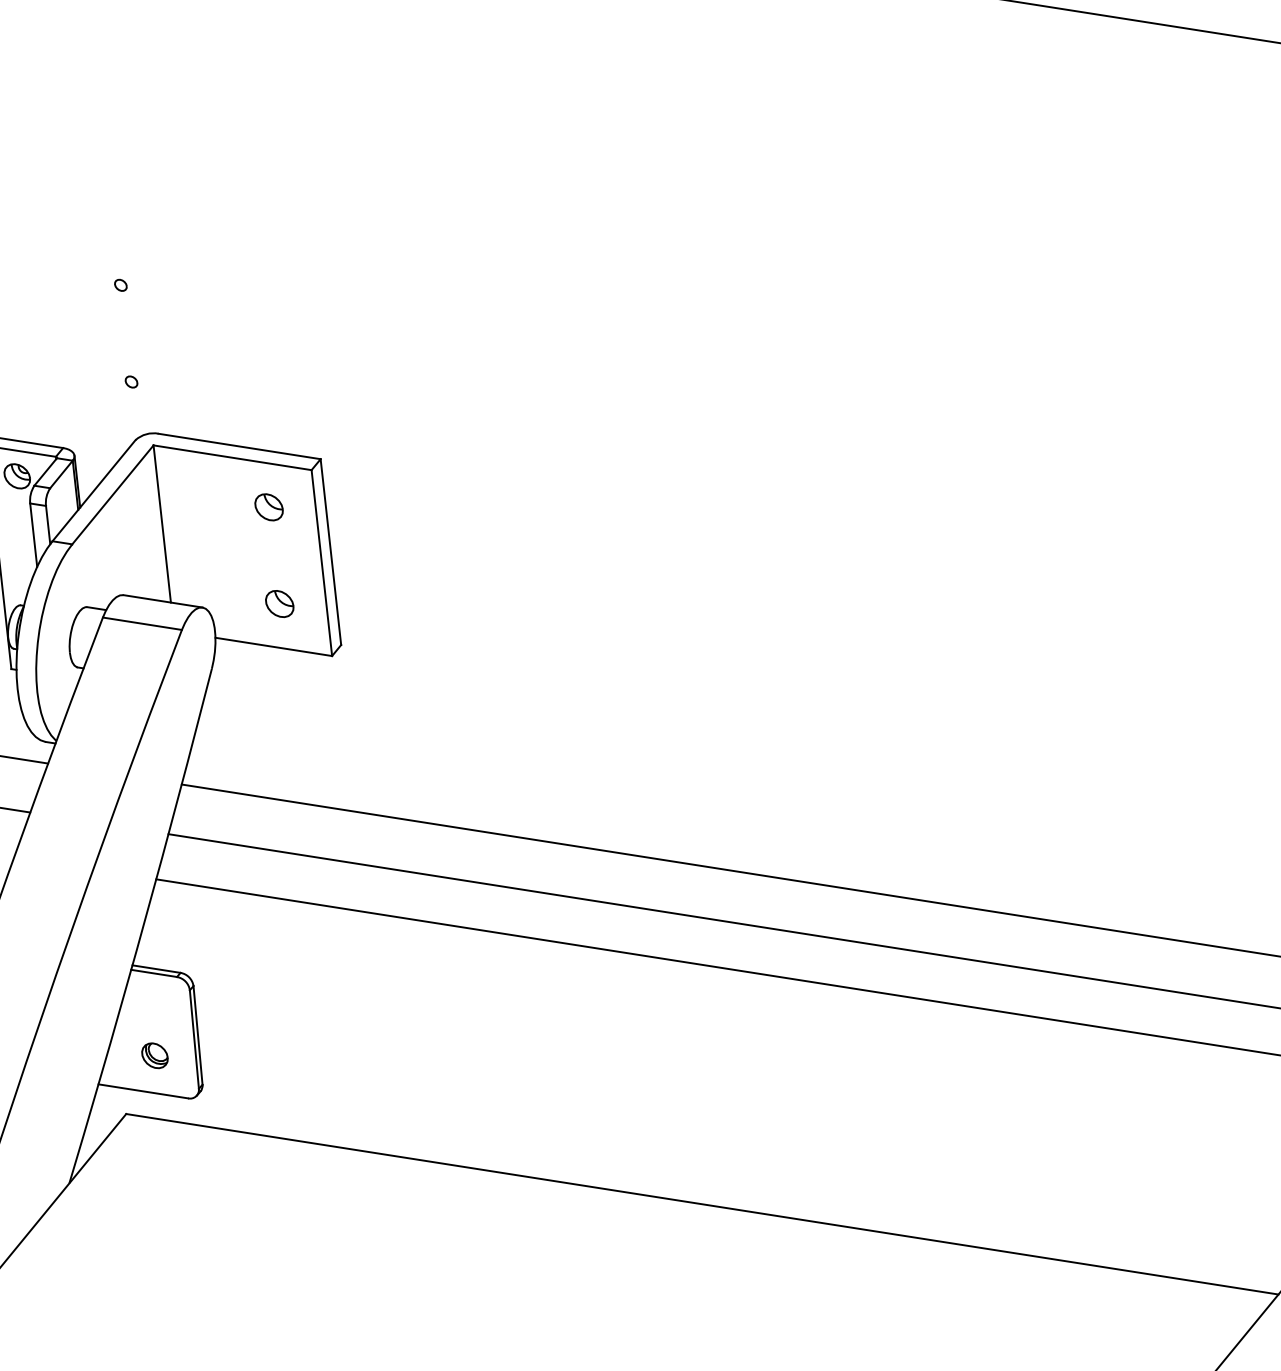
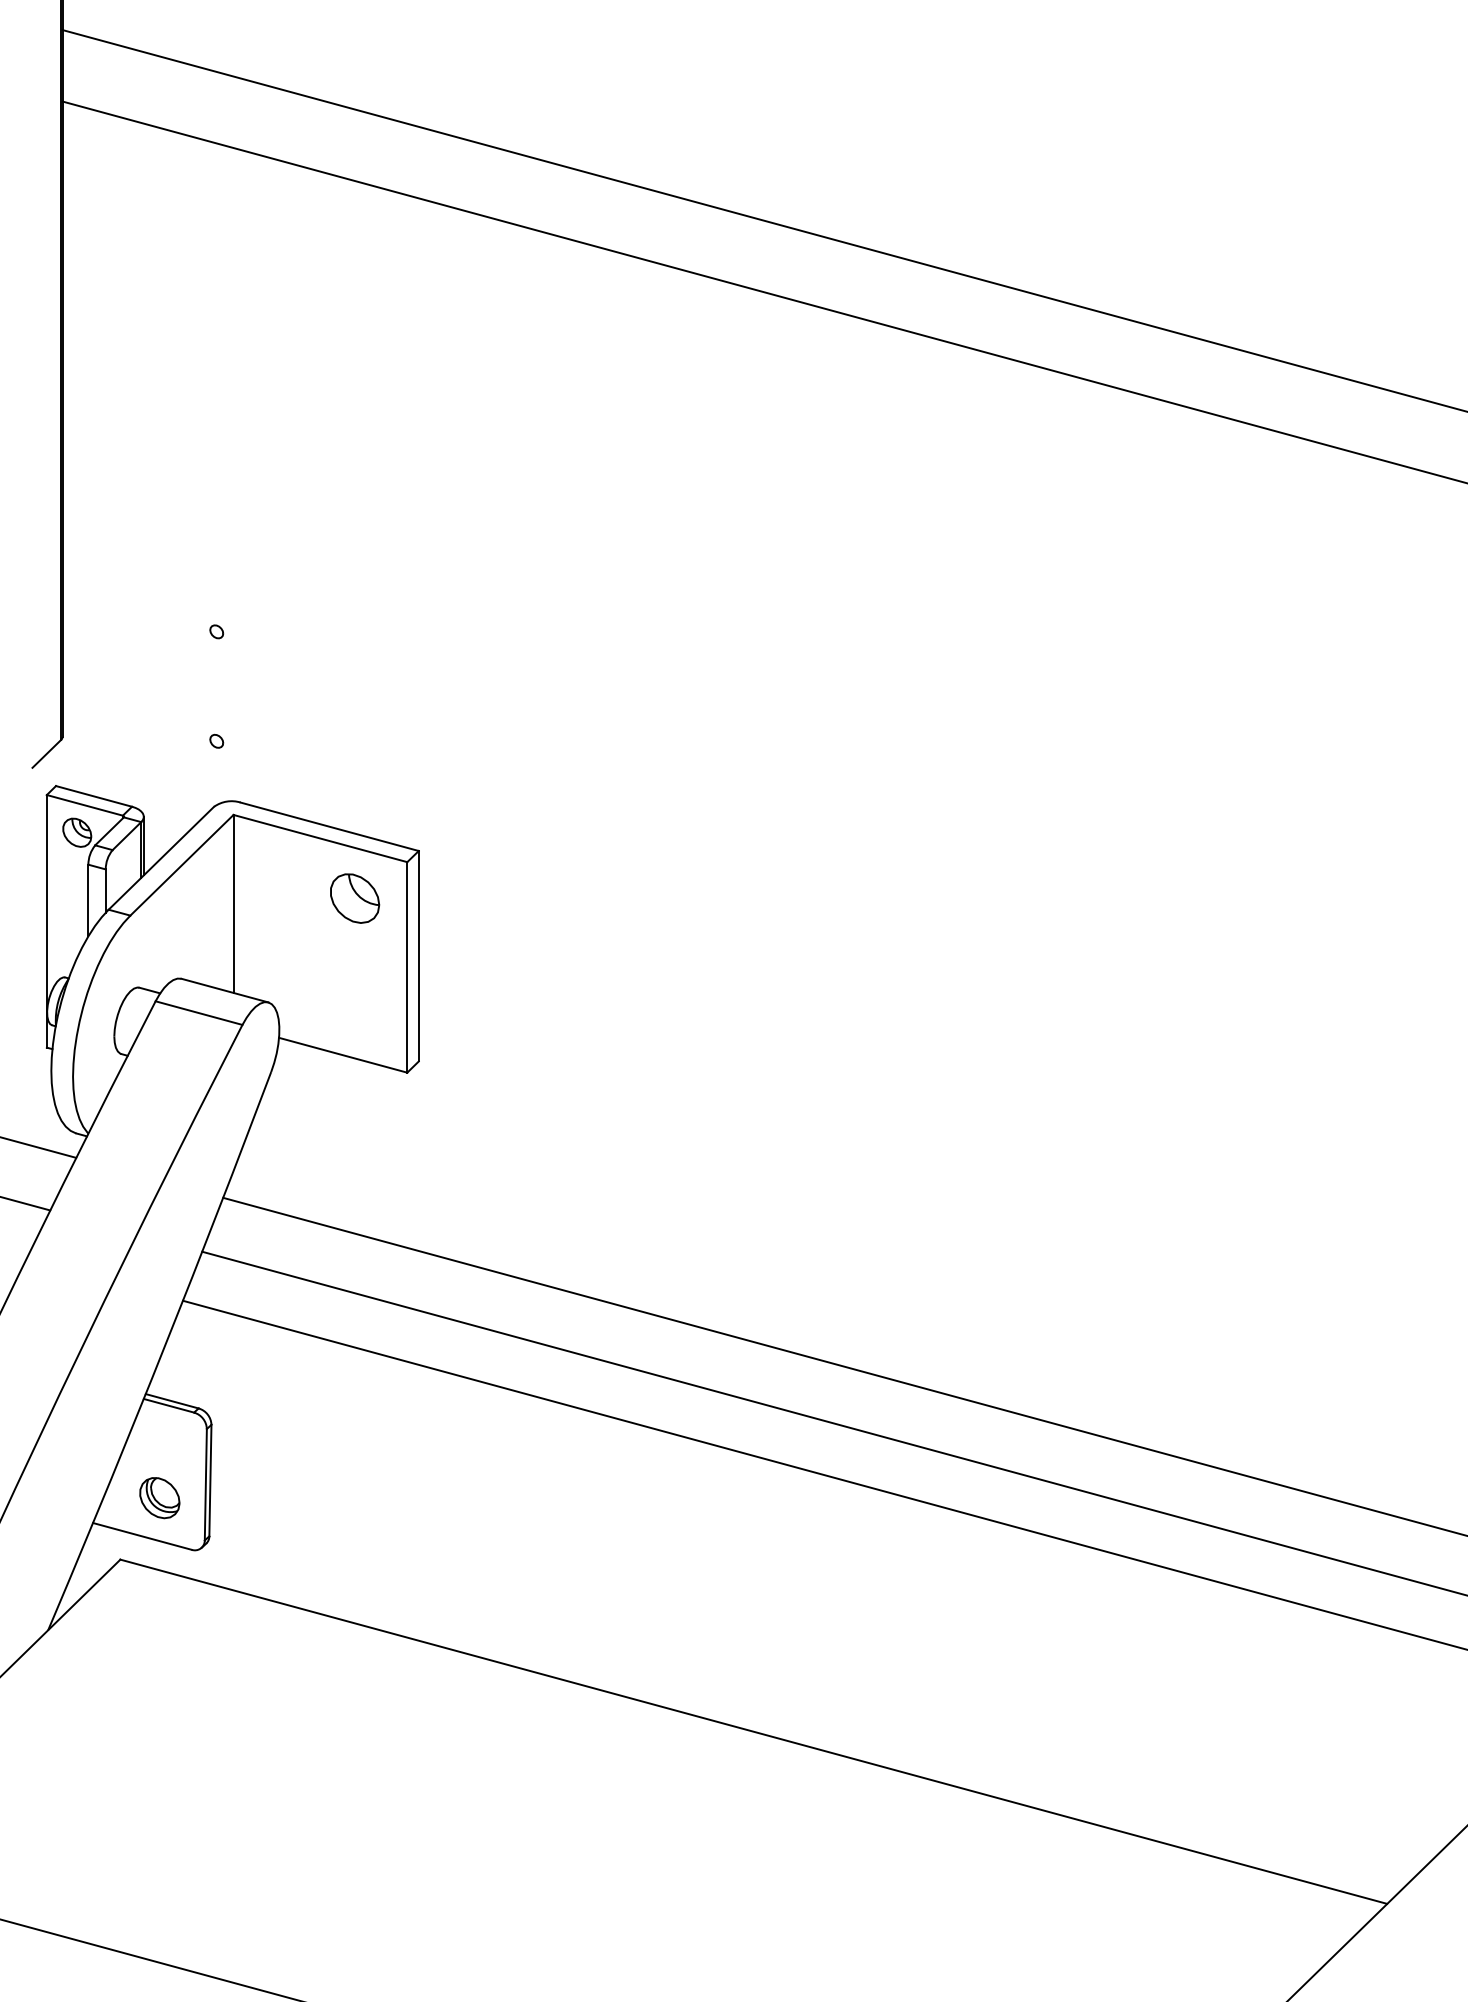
part: (269, 507) -> (355, 898), size x1.6
part: (280, 603) -> (355, 1007), removed
part: (154, 1055) -> (159, 1497), size x1.4

